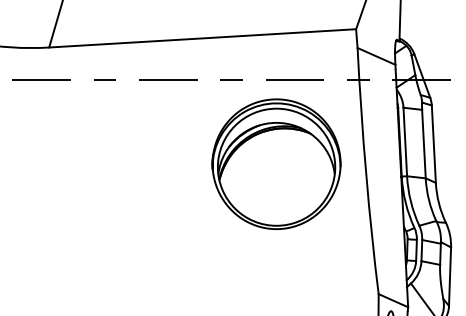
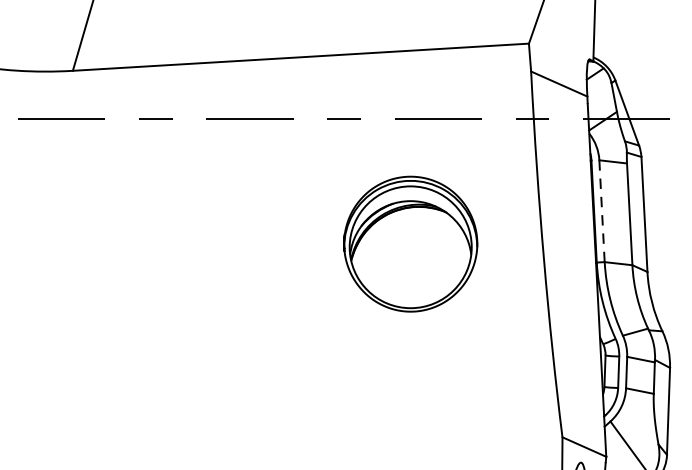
line: (405, 141) -> (602, 210), solid -> dashed
part: (276, 163) -> (410, 243), size x0.7

